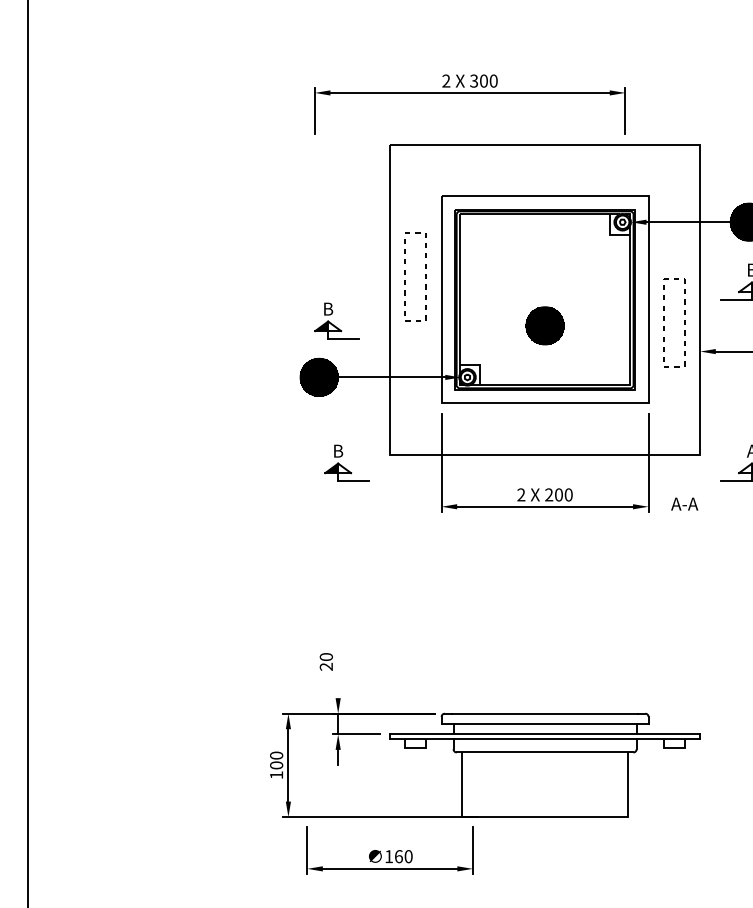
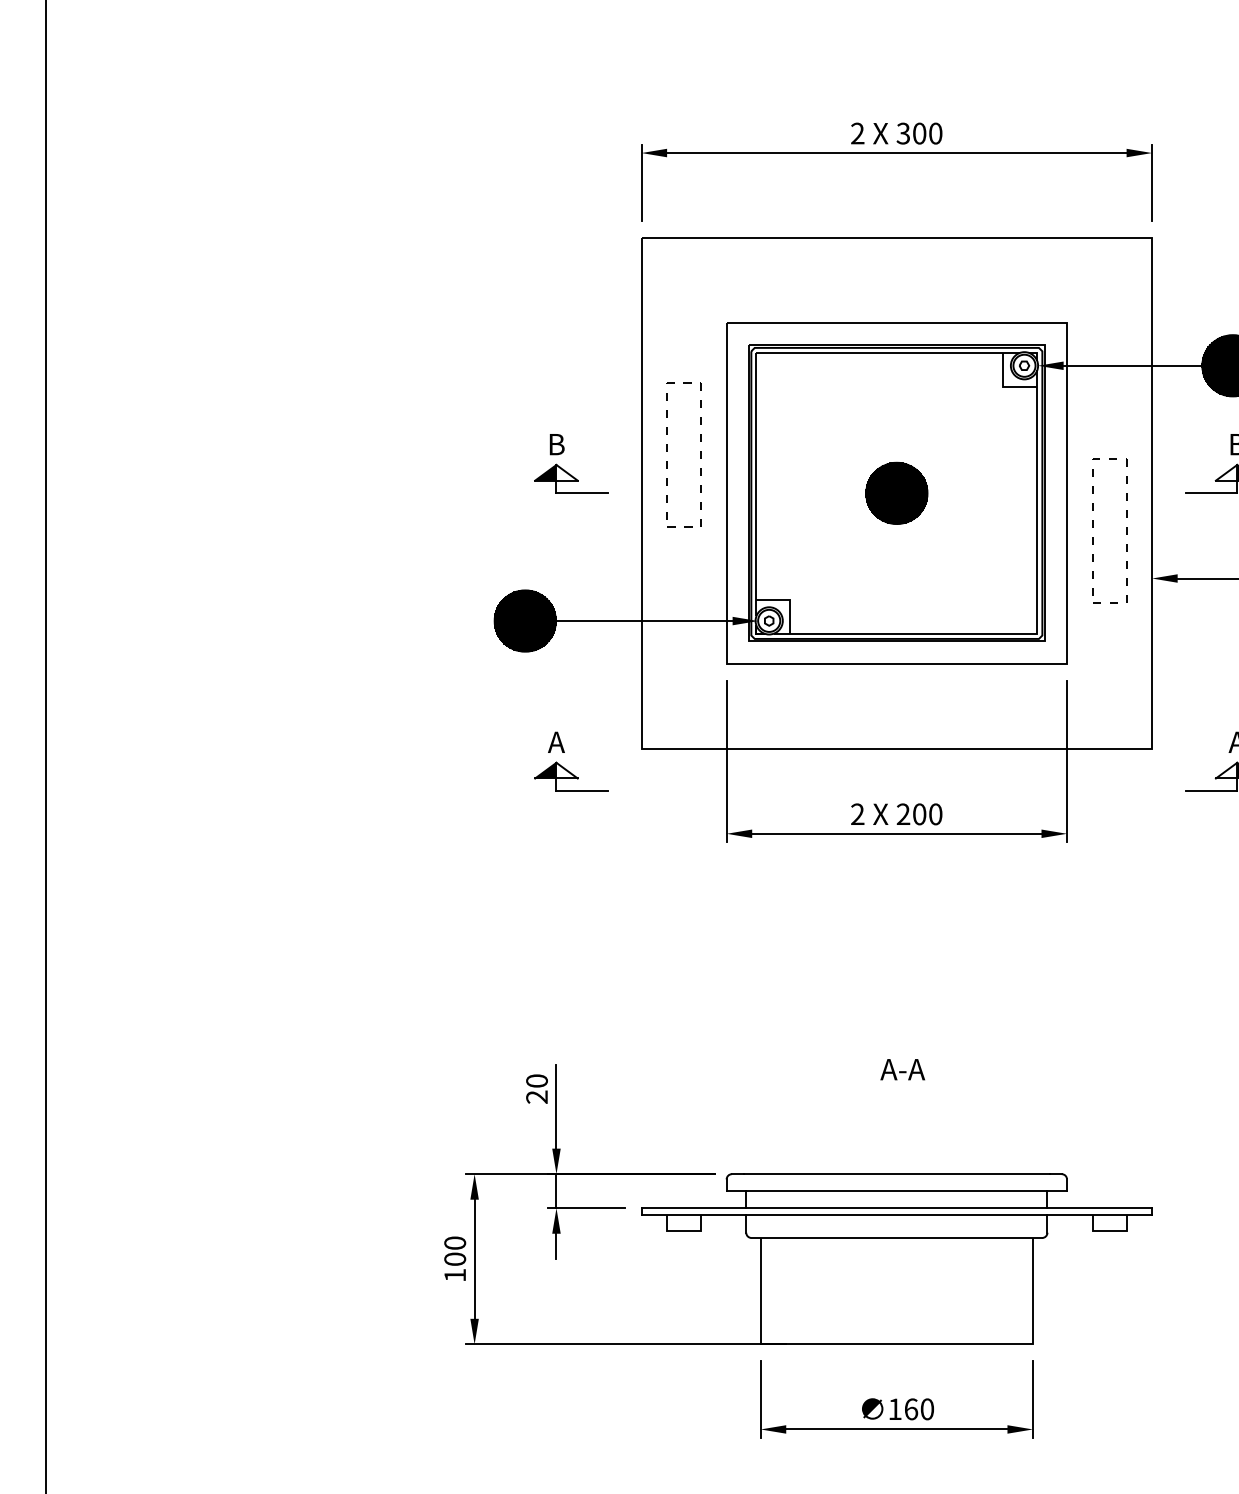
part: (469, 93) -> (895, 153), moved
part: (336, 320) -> (570, 463), moved
part: (544, 325) -> (895, 492), moved
text: (338, 450) -> (556, 741), B -> A
text: (684, 503) -> (902, 1068), moved
line: (338, 672) -> (556, 1106), added
part: (389, 850) -> (895, 1399), moved

